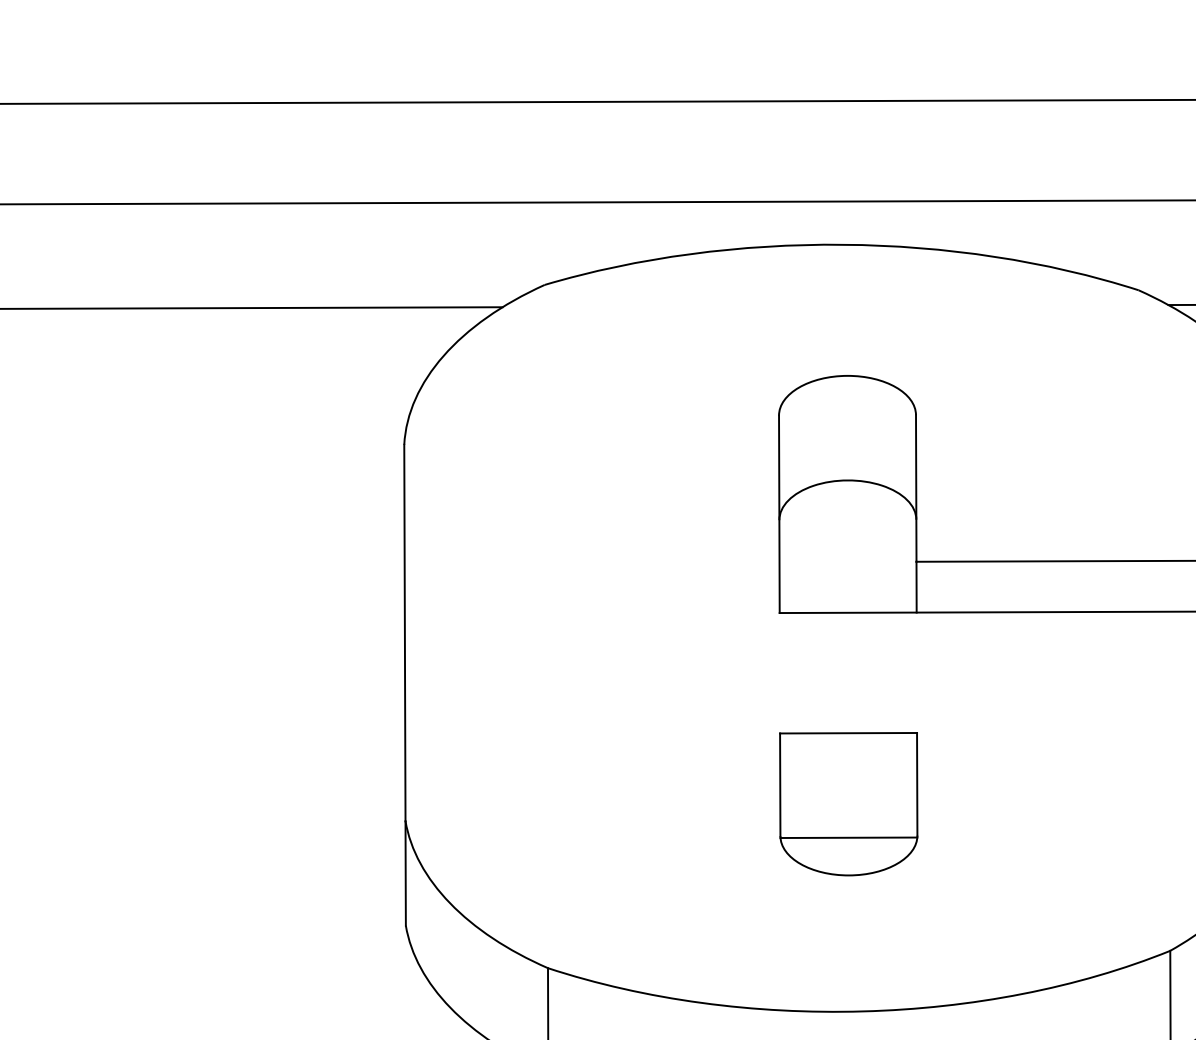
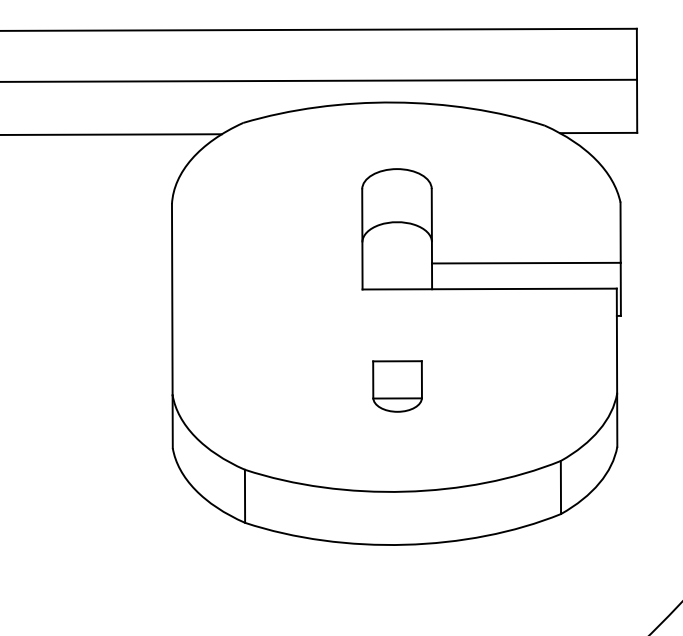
part: (848, 804) -> (397, 386), size x0.7

